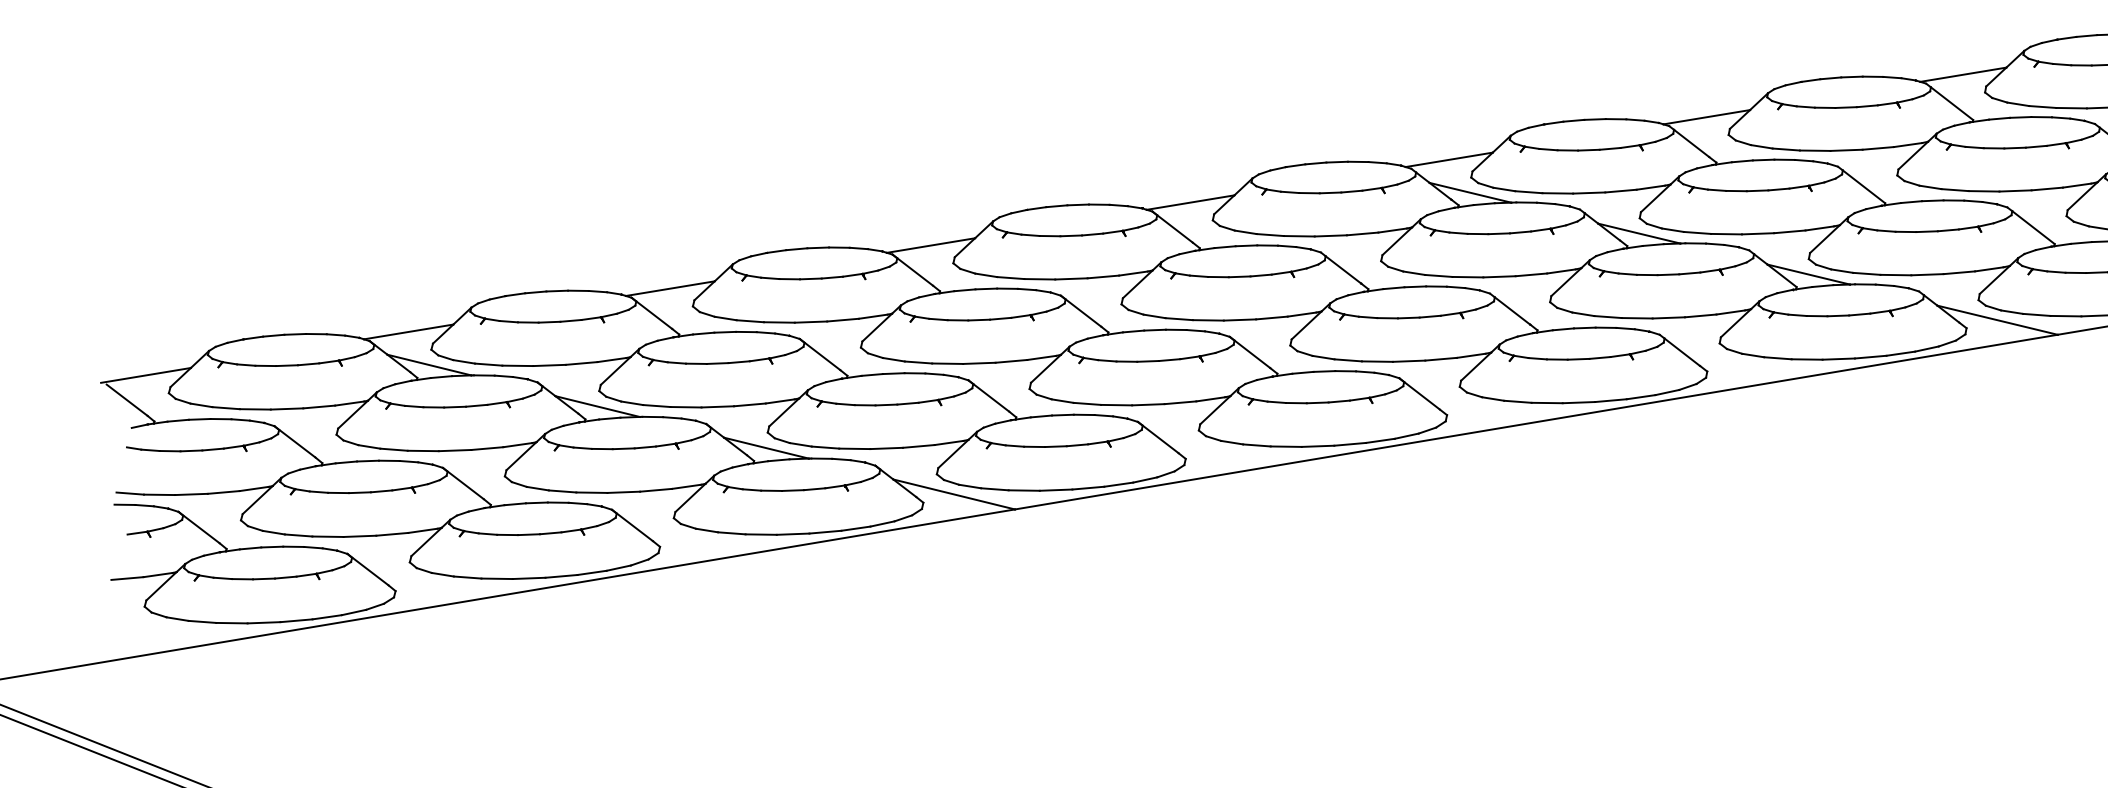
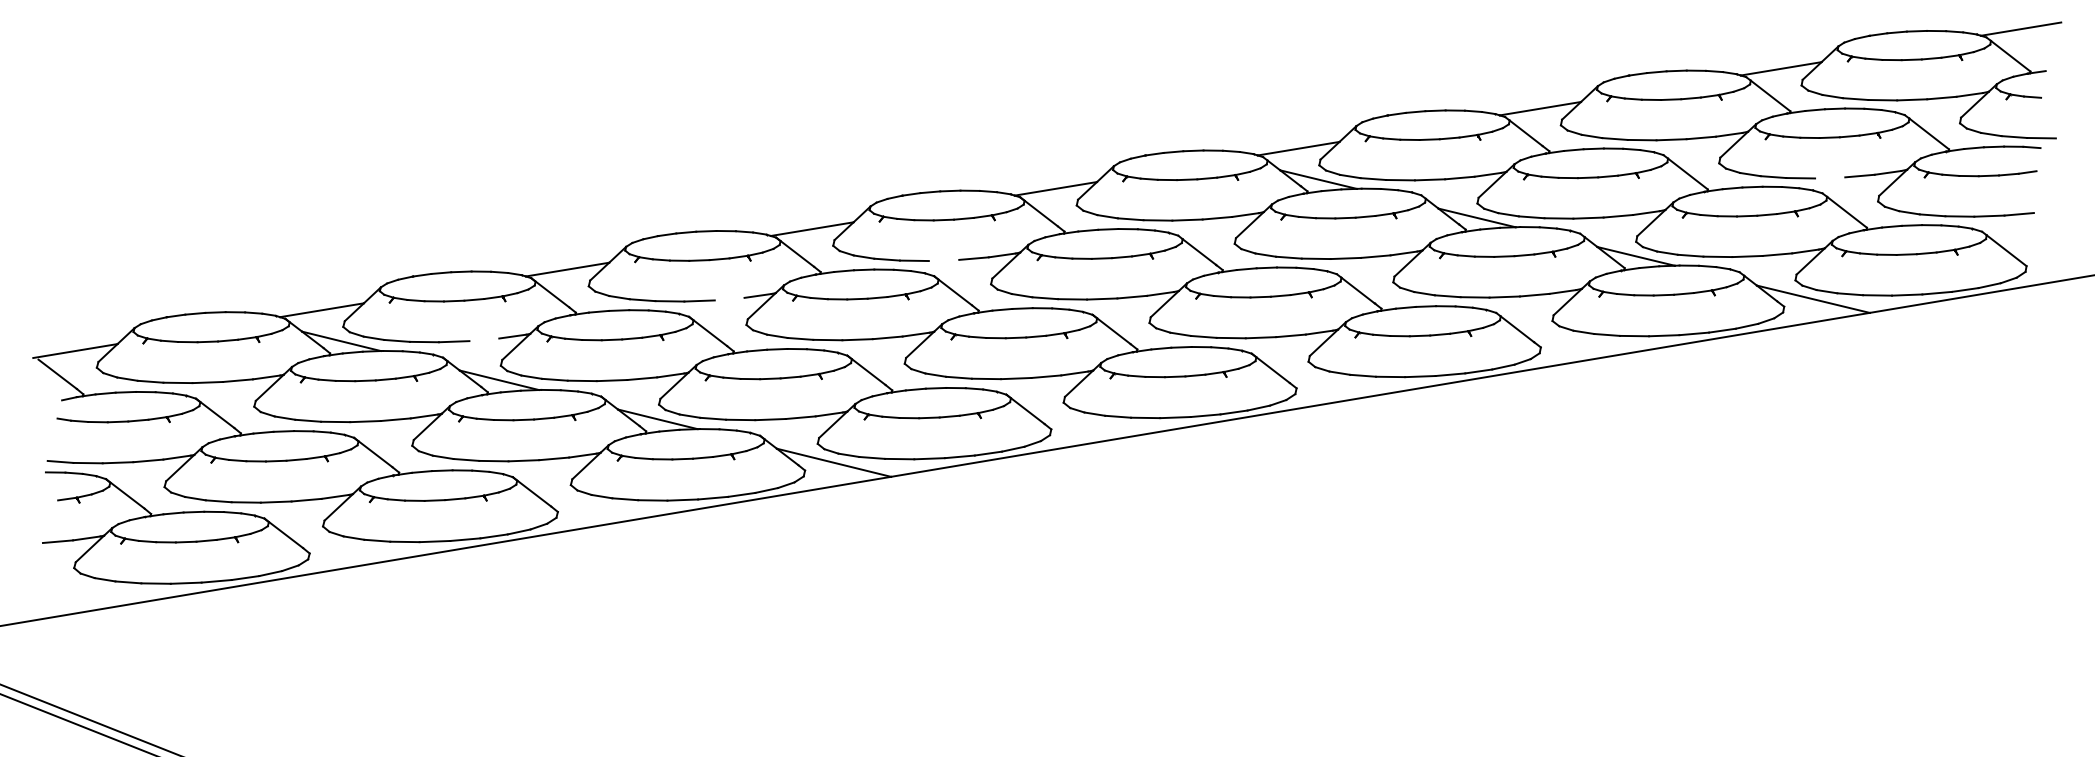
line: (2015, 190) -> (1830, 177), removed
line: (1070, 278) -> (943, 260), removed
line: (842, 319) -> (729, 298), removed
line: (581, 363) -> (484, 339), removed

